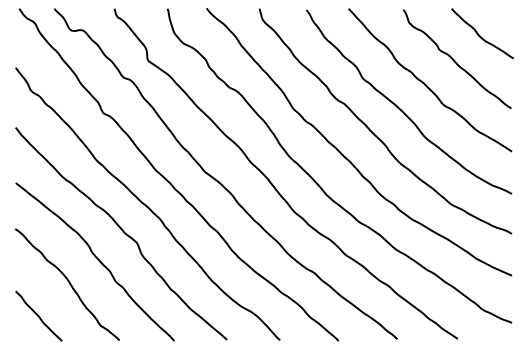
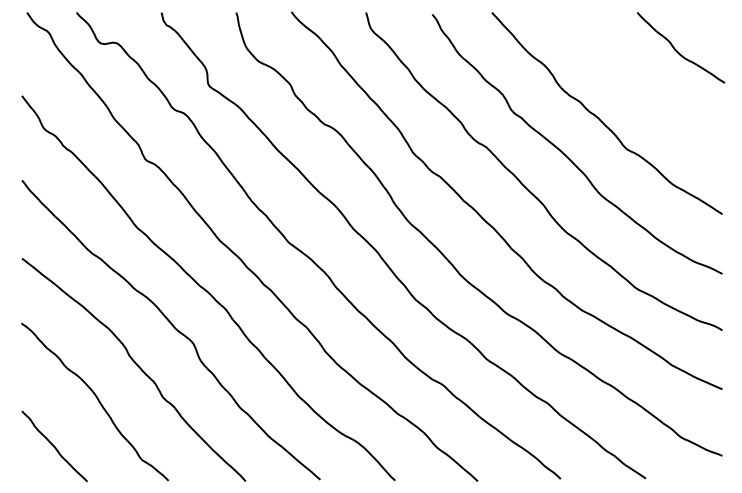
curve: (455, 60) -> (642, 85), removed

